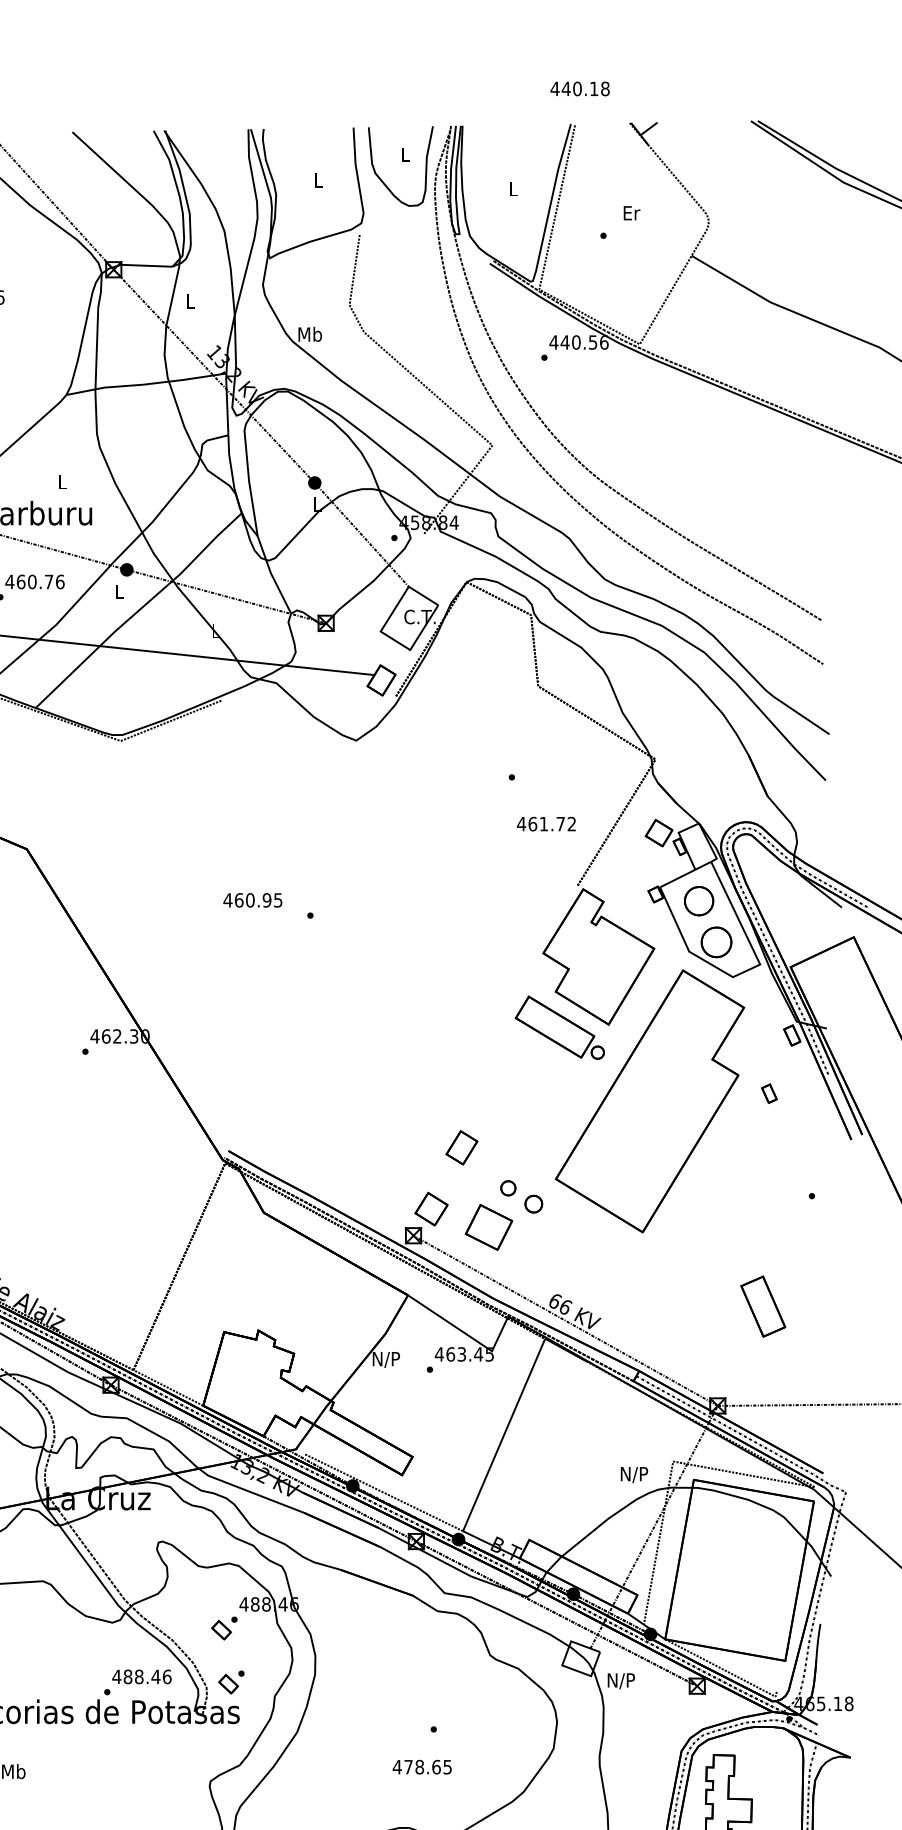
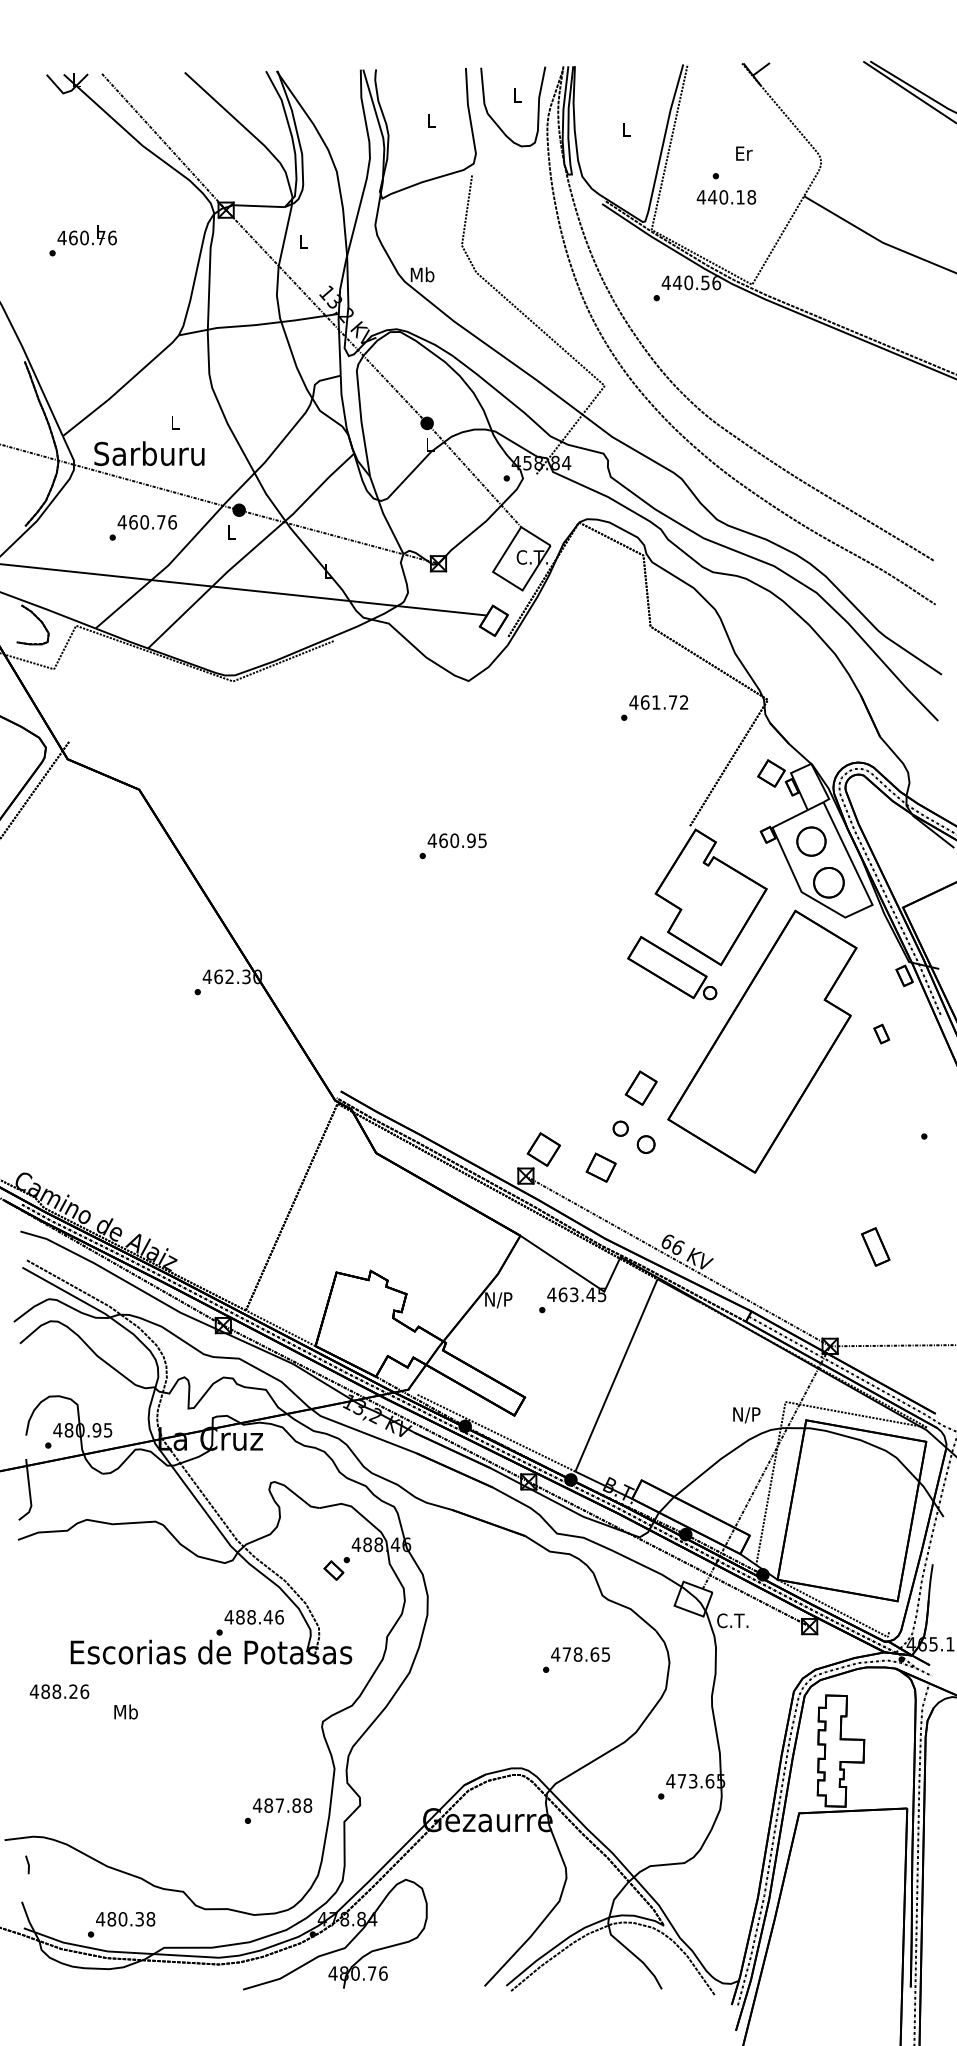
text: (580, 89) -> (726, 197), moved
text: (546, 824) -> (658, 702), moved
text: (252, 900) -> (456, 840), moved
part: (461, 1147) -> (640, 1087), moved
part: (488, 1227) -> (600, 1167), size x0.62
part: (763, 1306) -> (875, 1246), size x0.62
text: (620, 1681) -> (732, 1621), N/P -> C.T.
part: (231, 1682) -> (343, 1622), removed
text: (422, 1767) -> (580, 1654), moved

